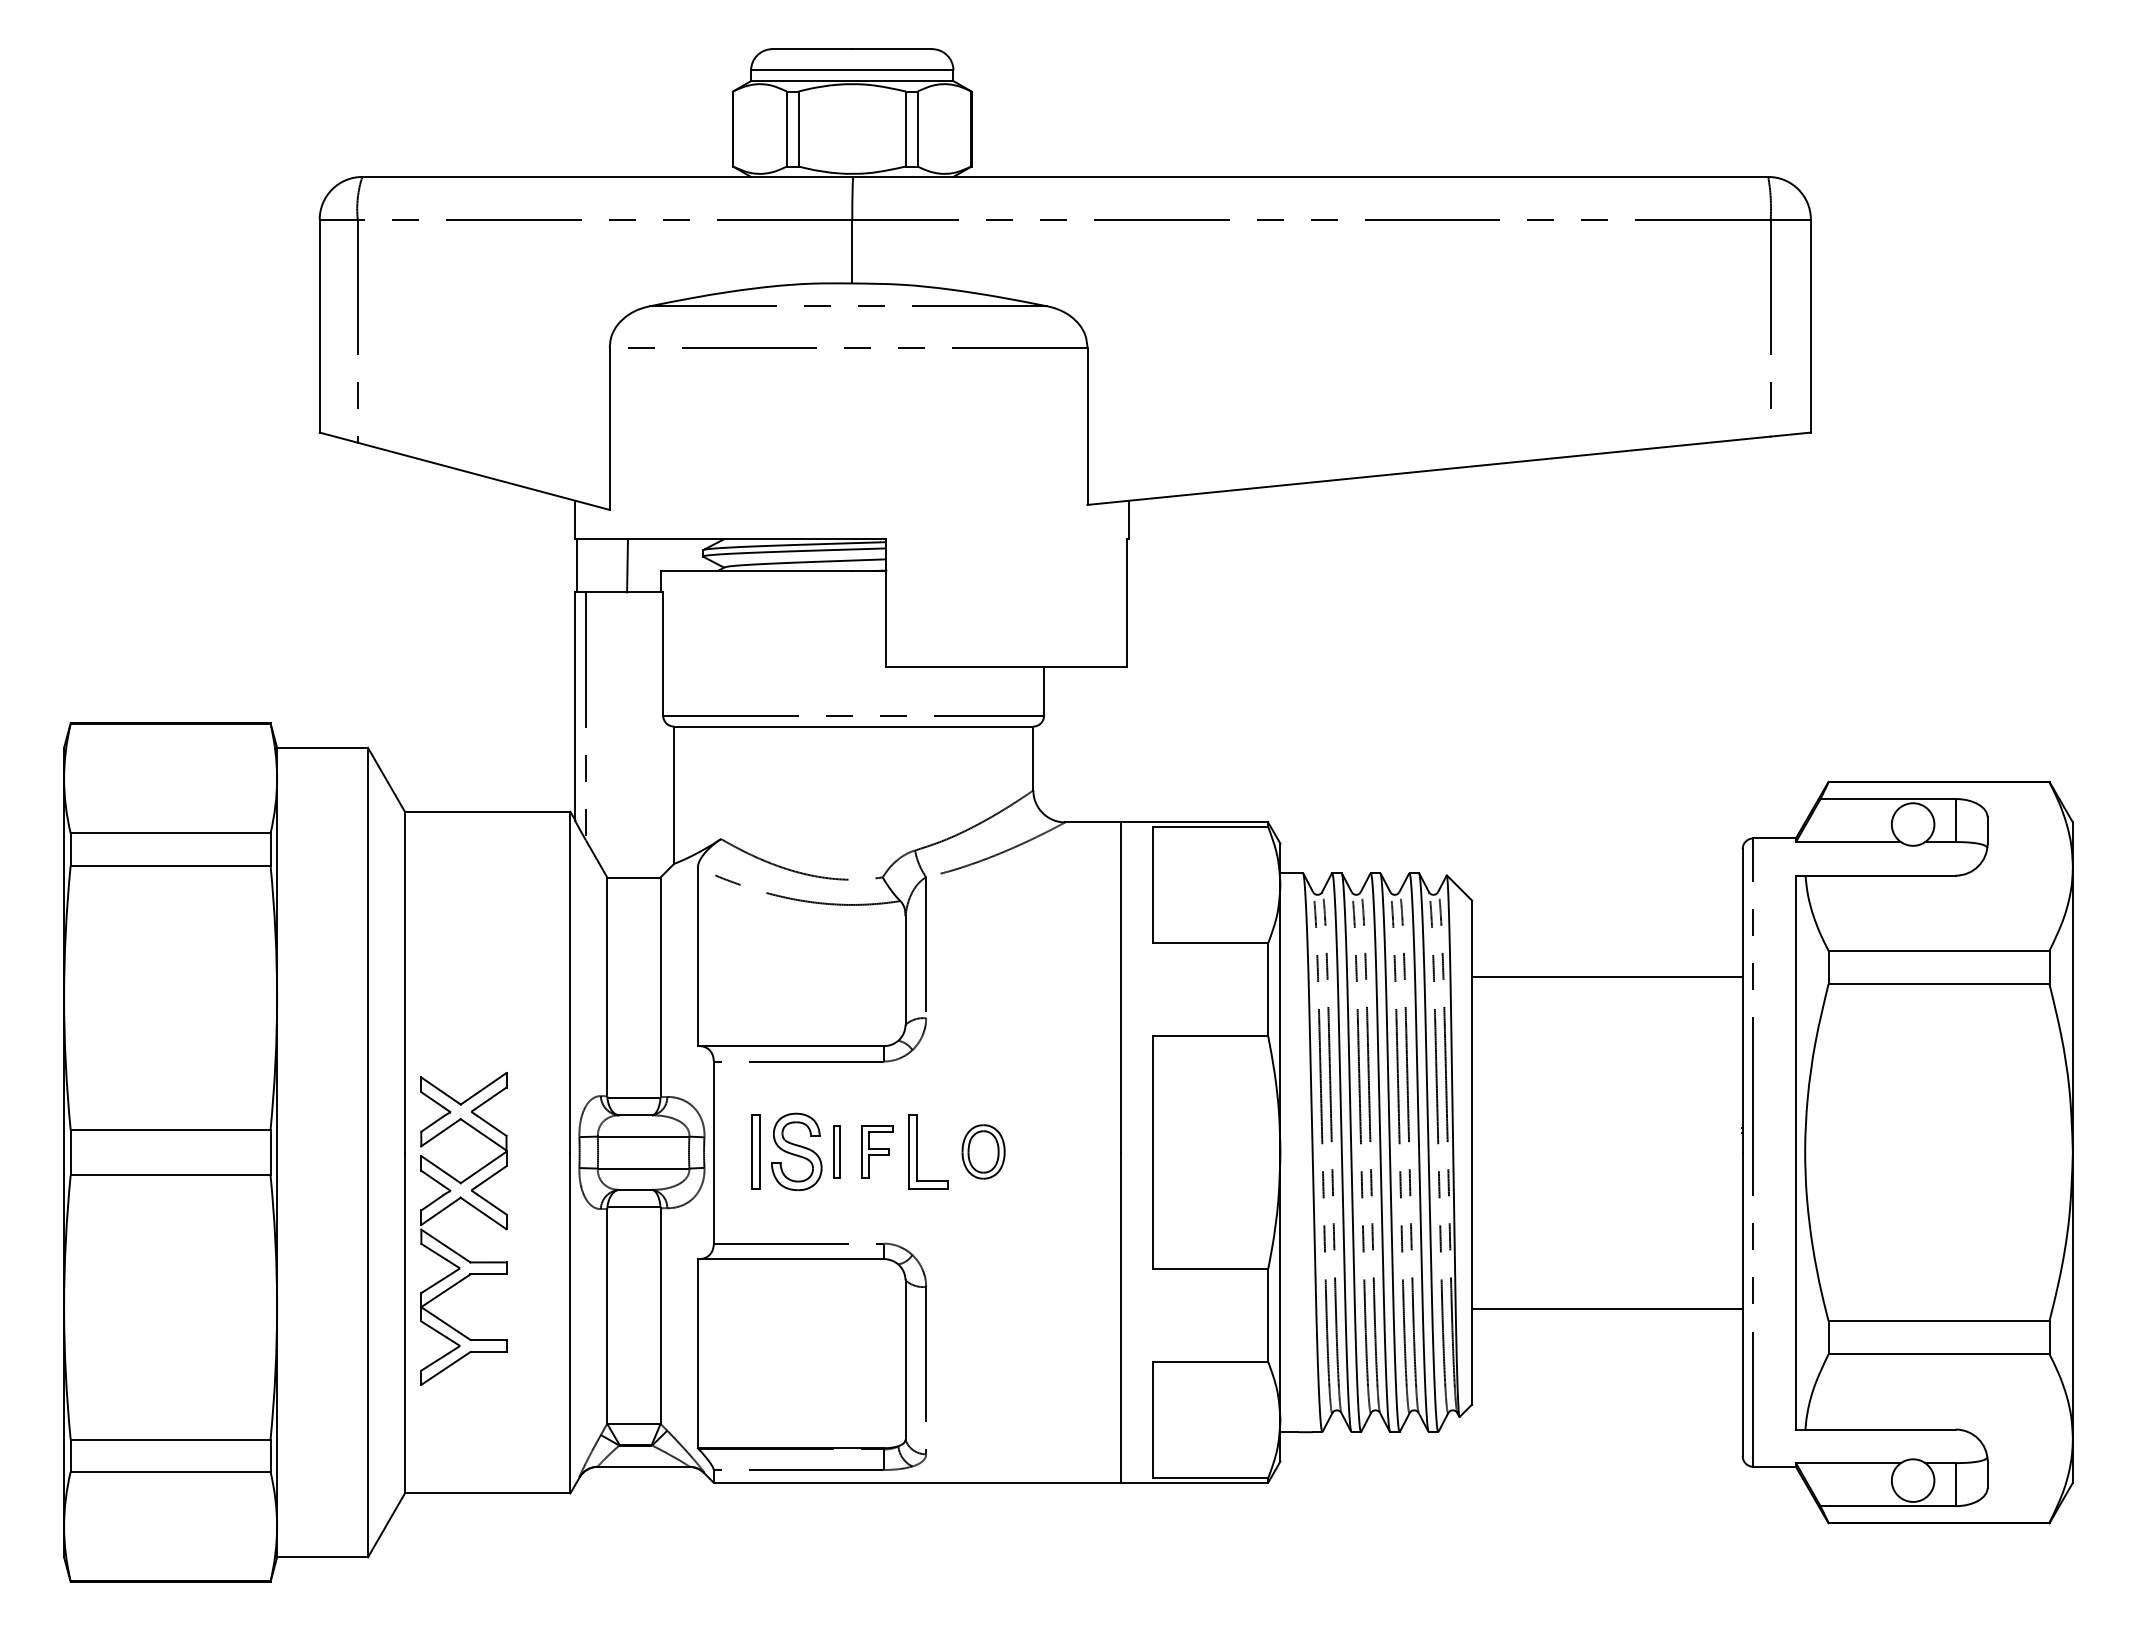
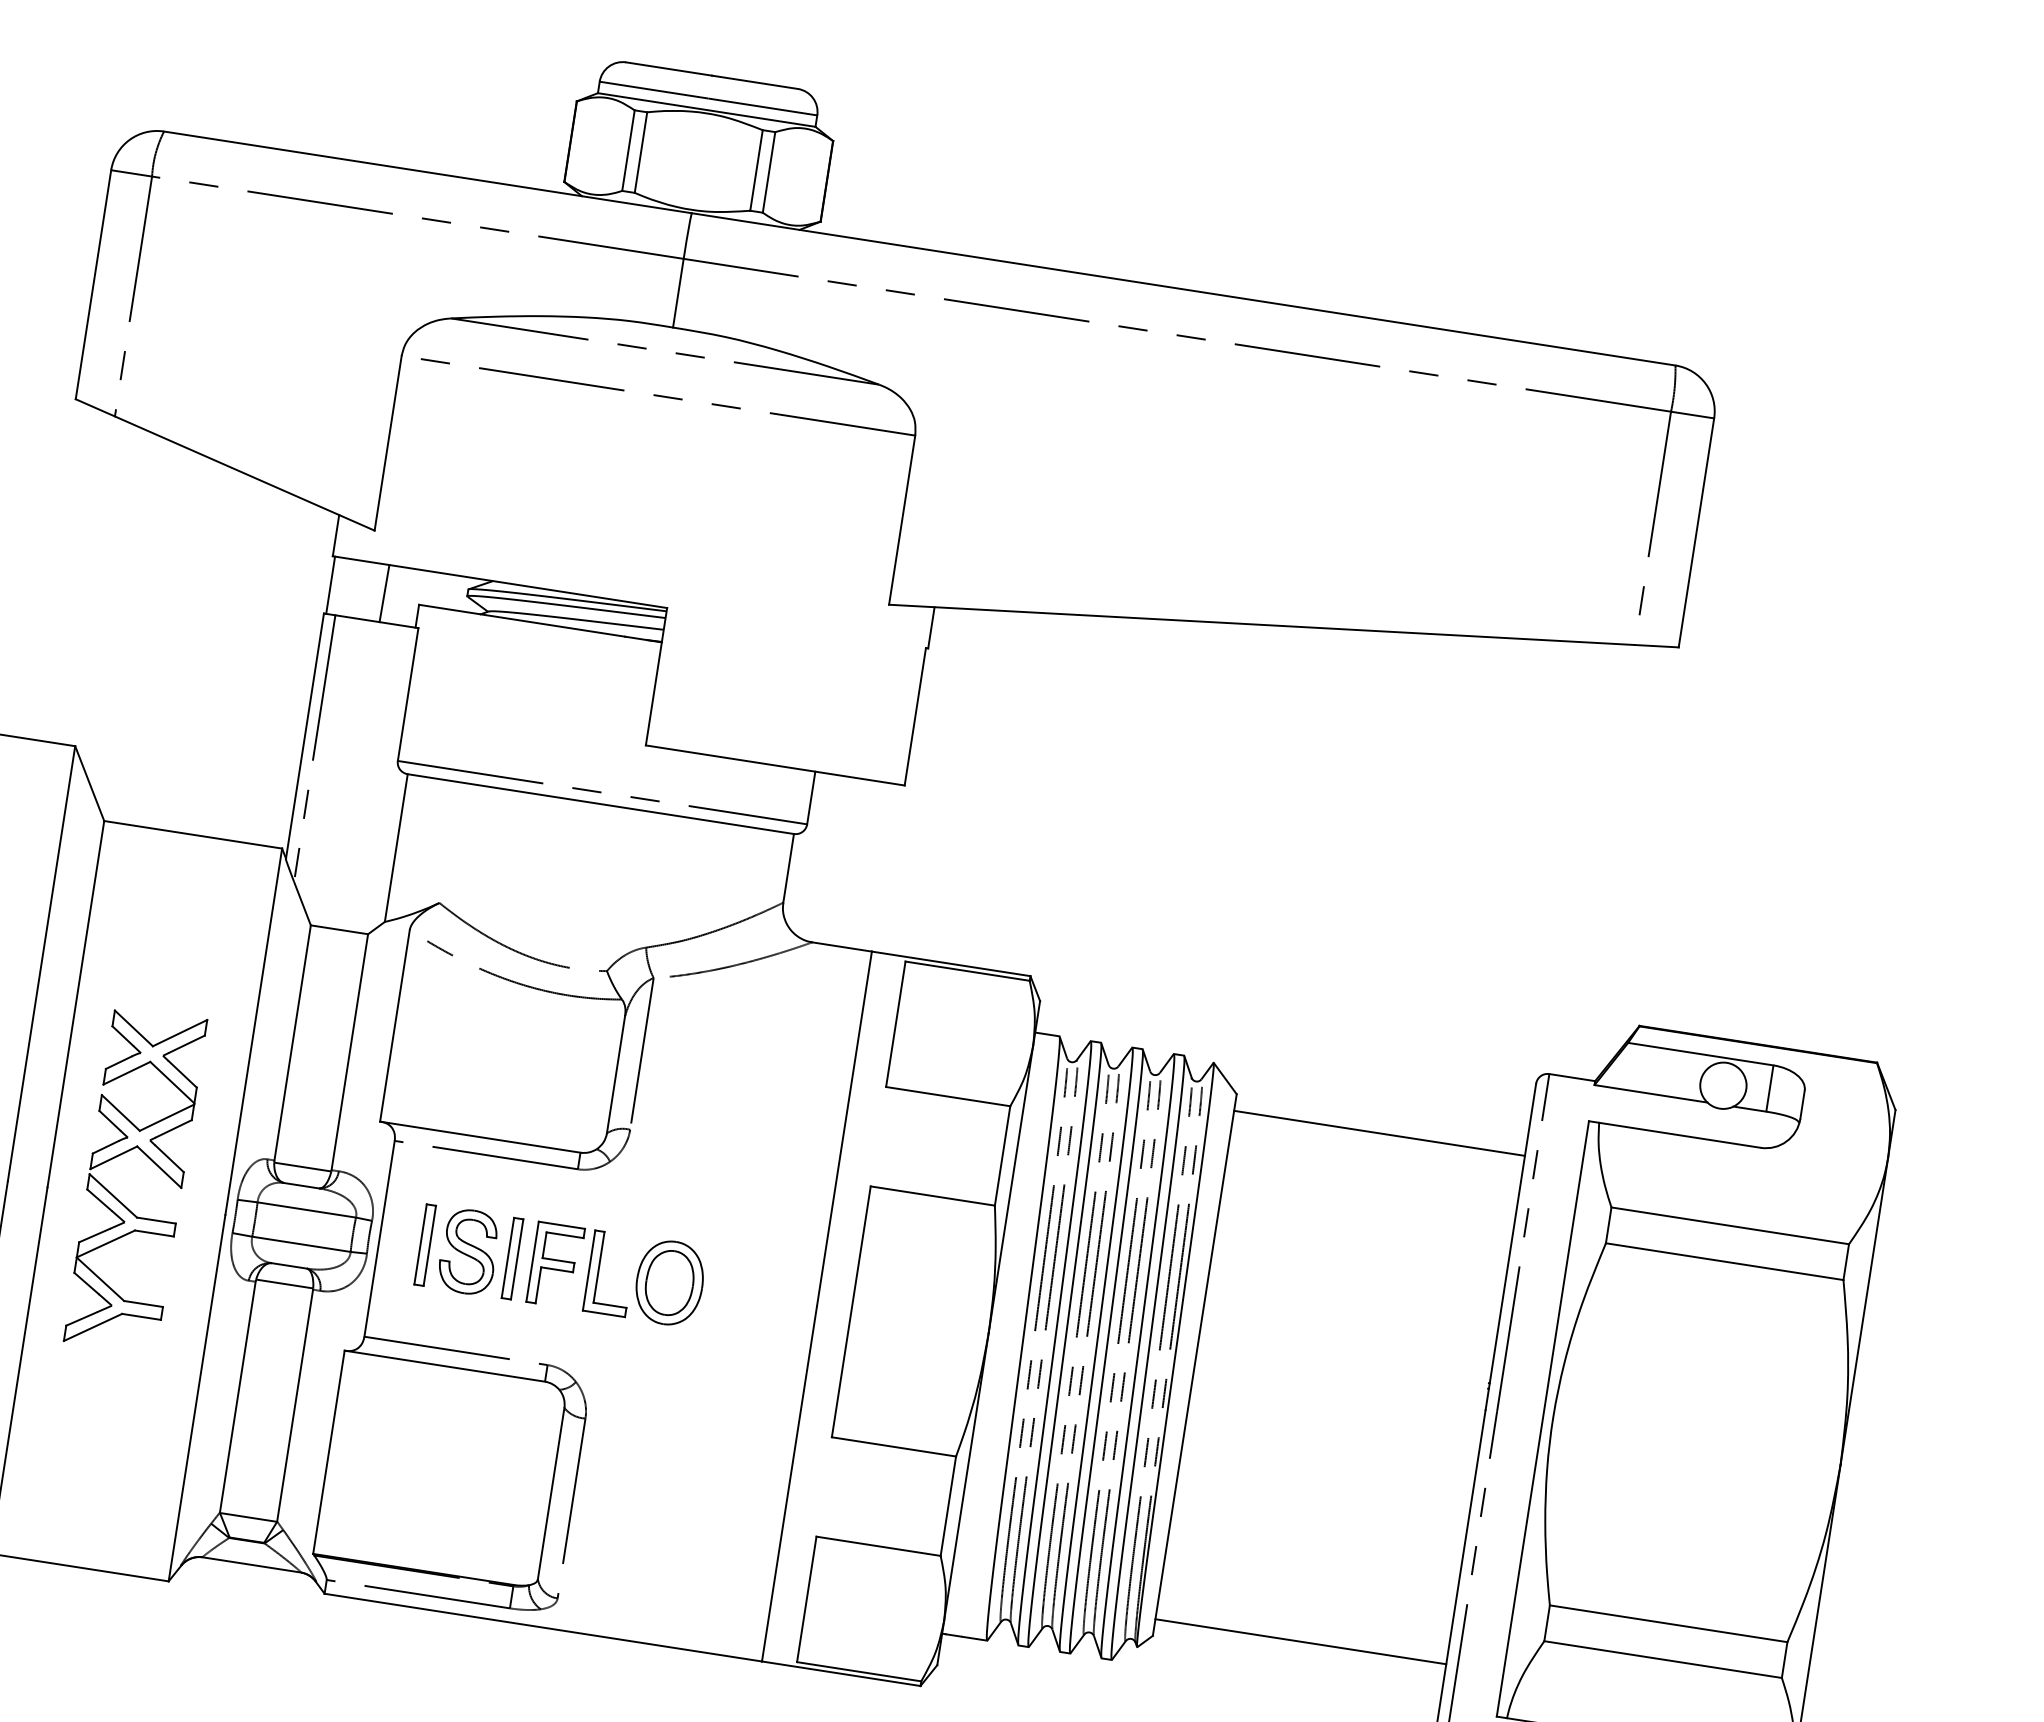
line: (1607, 977) -> (1379, 1133), moved
part: (837, 1151) -> (512, 1258), size x1.43
part: (877, 1151) -> (555, 1264), size x1.43
part: (983, 1151) -> (669, 1282), size x1.43
part: (475, 1209) -> (151, 1161), moved
line: (1607, 1309) -> (1300, 1642), moved

